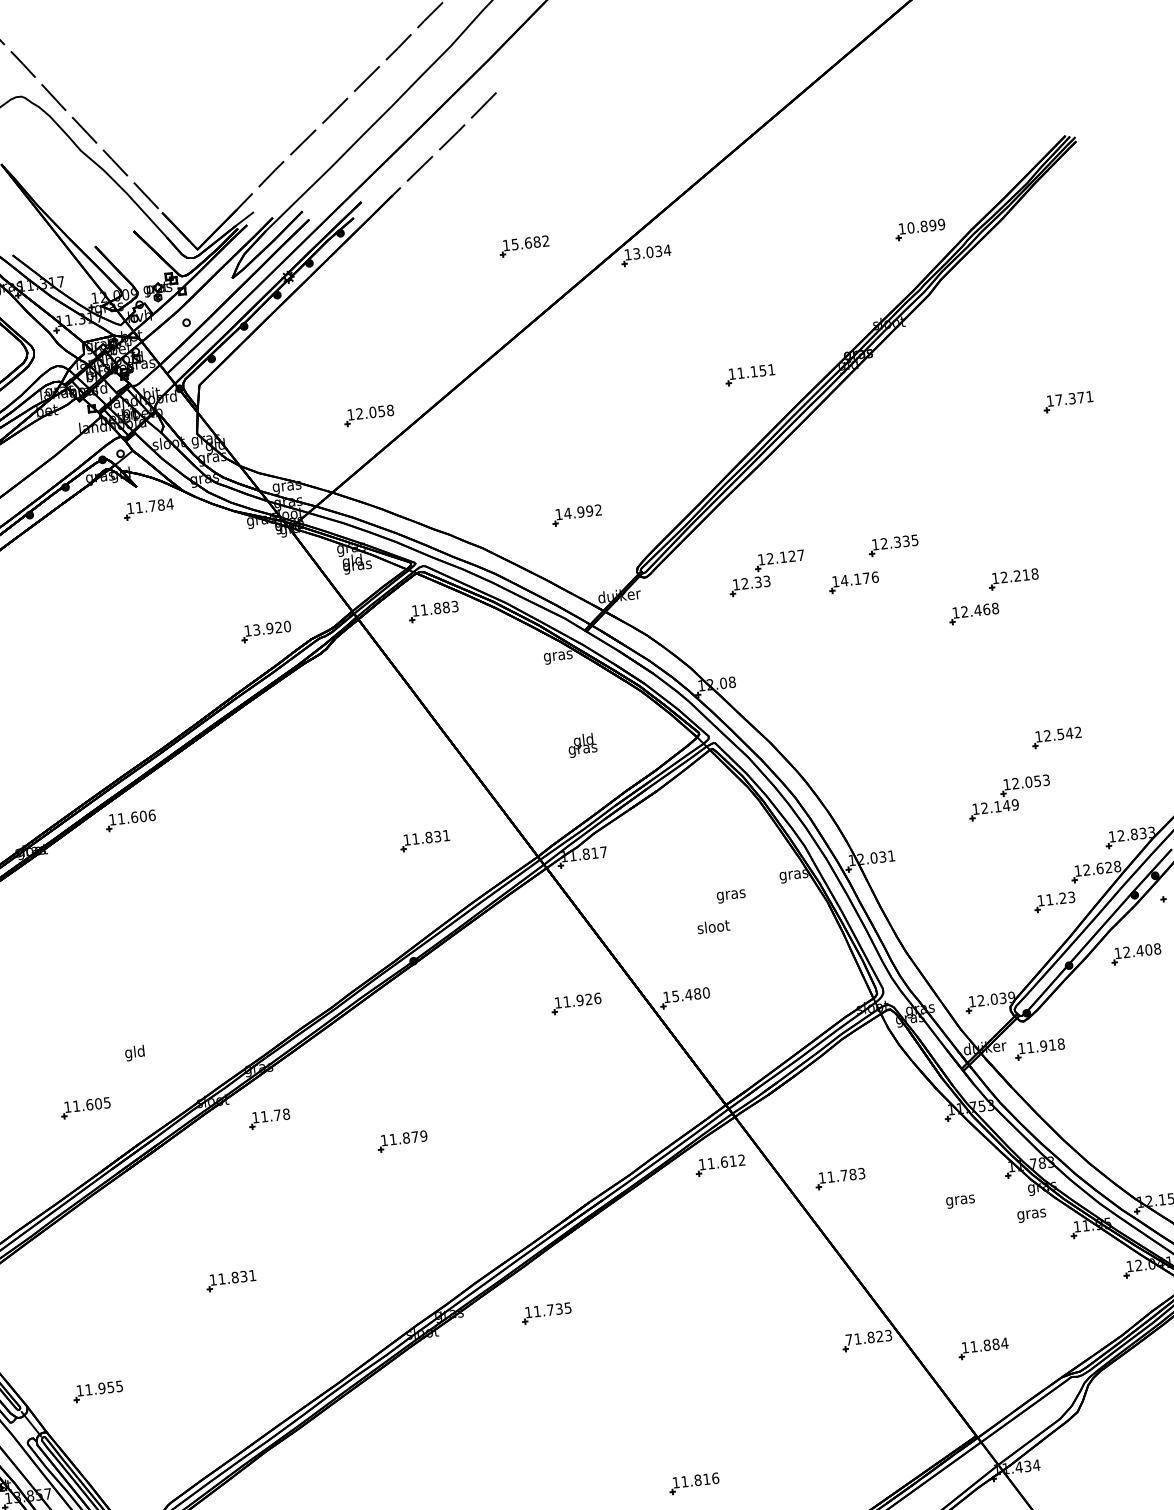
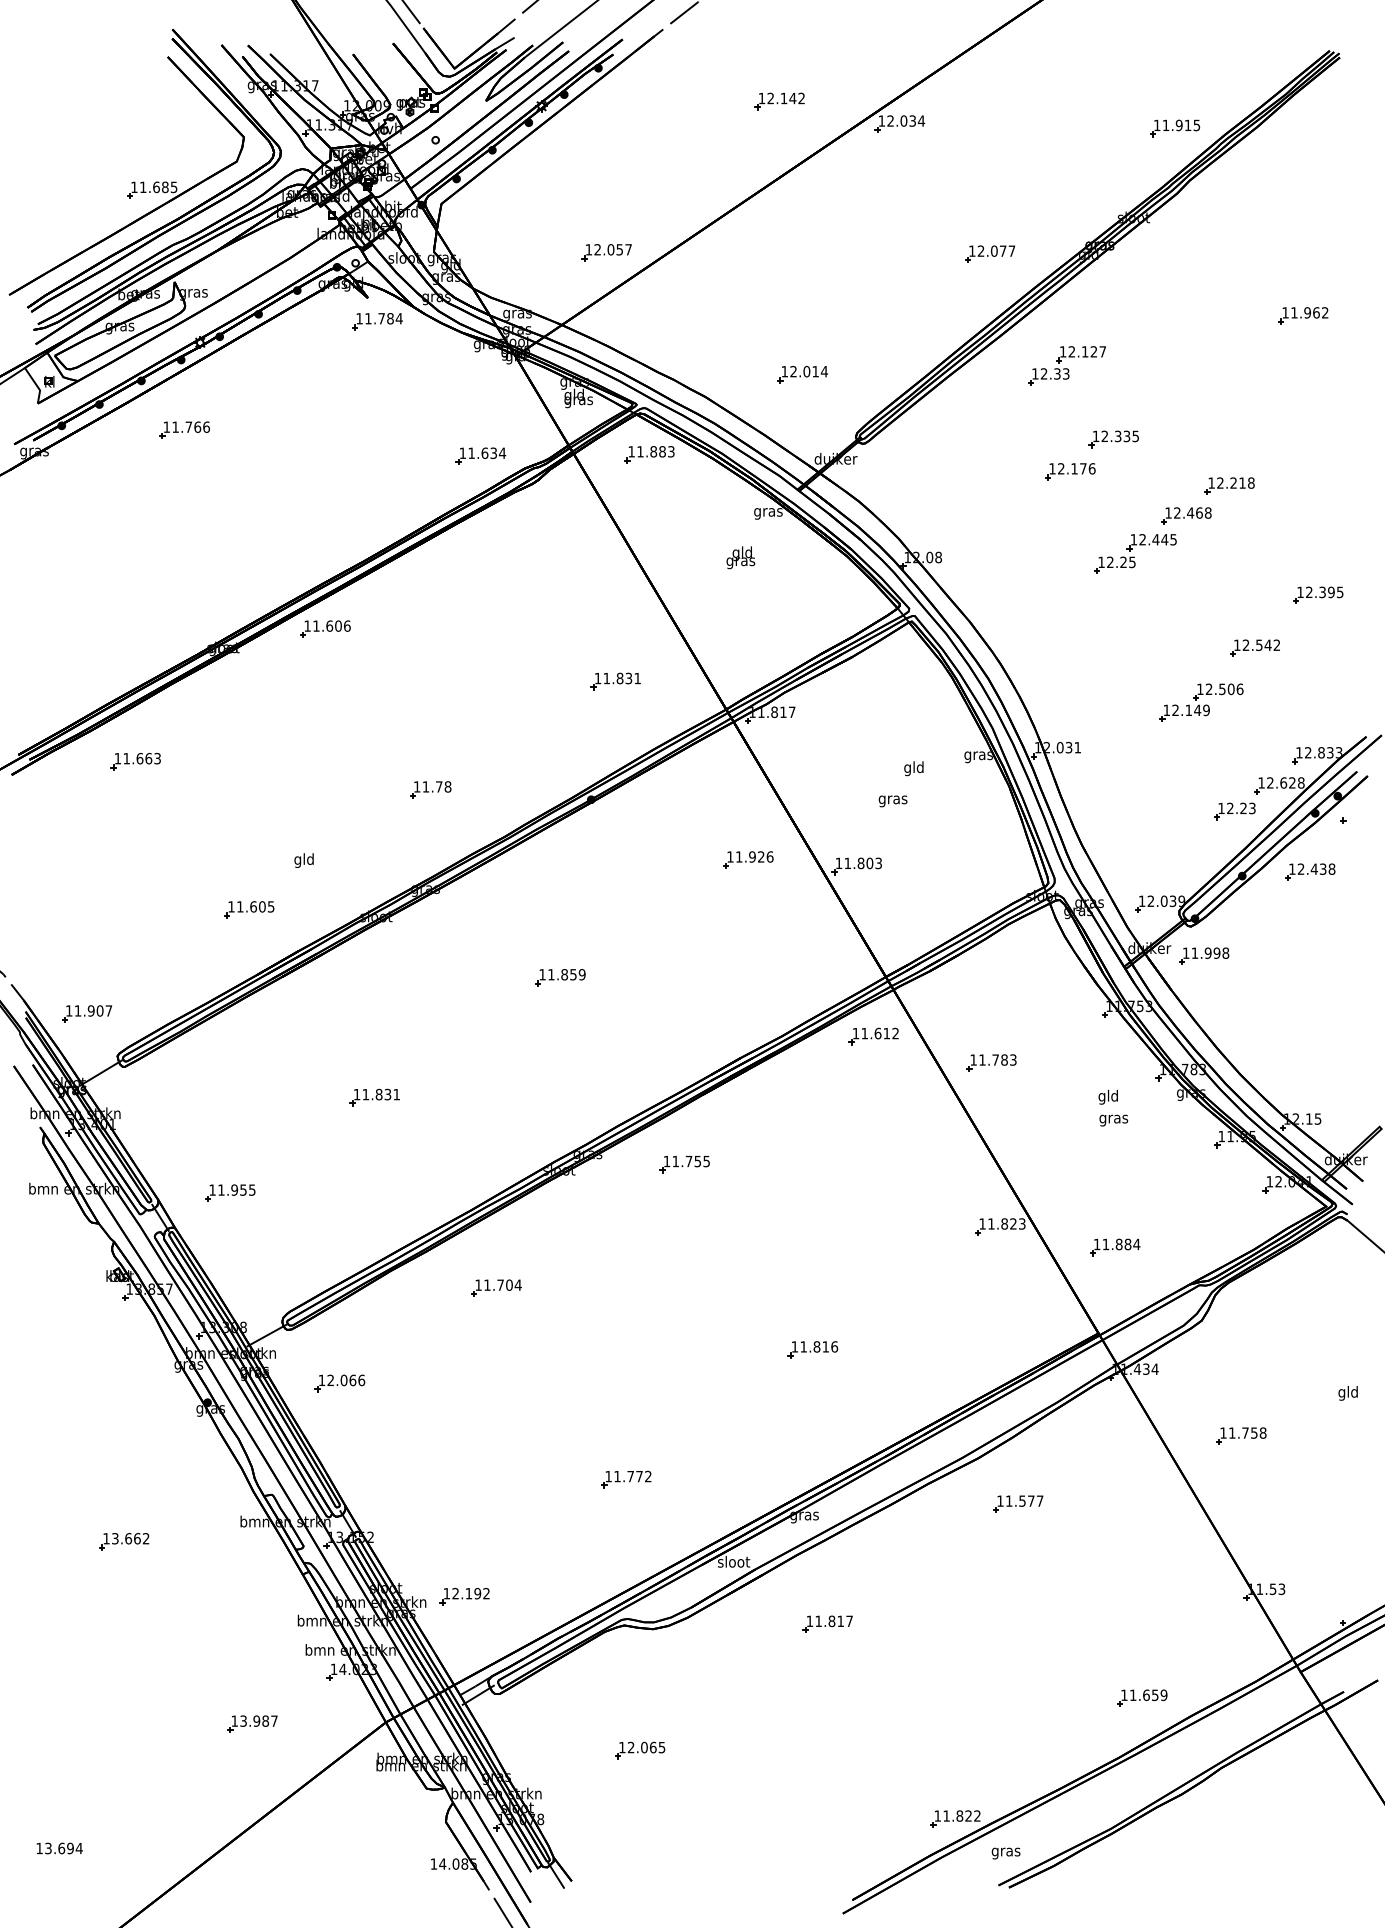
text: (926, 226) -> (1181, 125), 10.899 -> 11.915
text: (525, 243) -> (781, 98), 15.682 -> 12.142
text: (636, 254) -> (890, 121), 13.034 -> 12.034
text: (756, 370) -> (996, 250), 11.151 -> 12.077
text: (1074, 398) -> (1309, 312), 17.371 -> 11.962
text: (390, 410) -> (628, 249), 12.058 -> 12.057
text: (583, 511) -> (809, 371), 14.992 -> 12.014
part: (766, 572) -> (1066, 365), moved
text: (843, 580) -> (1060, 468), 14.176 -> 12.176
text: (272, 628) -> (487, 453), 13.920 -> 11.634
part: (927, 656) -> (1135, 553), added
part: (1113, 677) -> (1318, 594), added
text: (582, 745) -> (740, 557), moved
text: (1037, 781) -> (1231, 689), 12.053 -> 12.506
text: (730, 894) -> (913, 768), gras -> gld
text: (1049, 898) -> (1230, 807), 11.23 -> 12.23
text: (714, 927) -> (893, 799), sloot -> gras
text: (1148, 949) -> (1322, 868), 12.408 -> 12.438
text: (691, 994) -> (863, 863), 15.480 -> 11.803
text: (1051, 1044) -> (1216, 952), 11.918 -> 11.998
part: (269, 1118) -> (430, 789), moved
text: (415, 1136) -> (573, 974), 11.879 -> 11.859
text: (960, 1199) -> (1108, 1096), gras -> gld
text: (1031, 1215) -> (1113, 1120), moved
text: (558, 1308) -> (697, 1160), 11.735 -> 11.755
text: (849, 1339) -> (982, 1223), 71.823 -> 11.823
part: (372, 1456) -> (496, 1287), added

